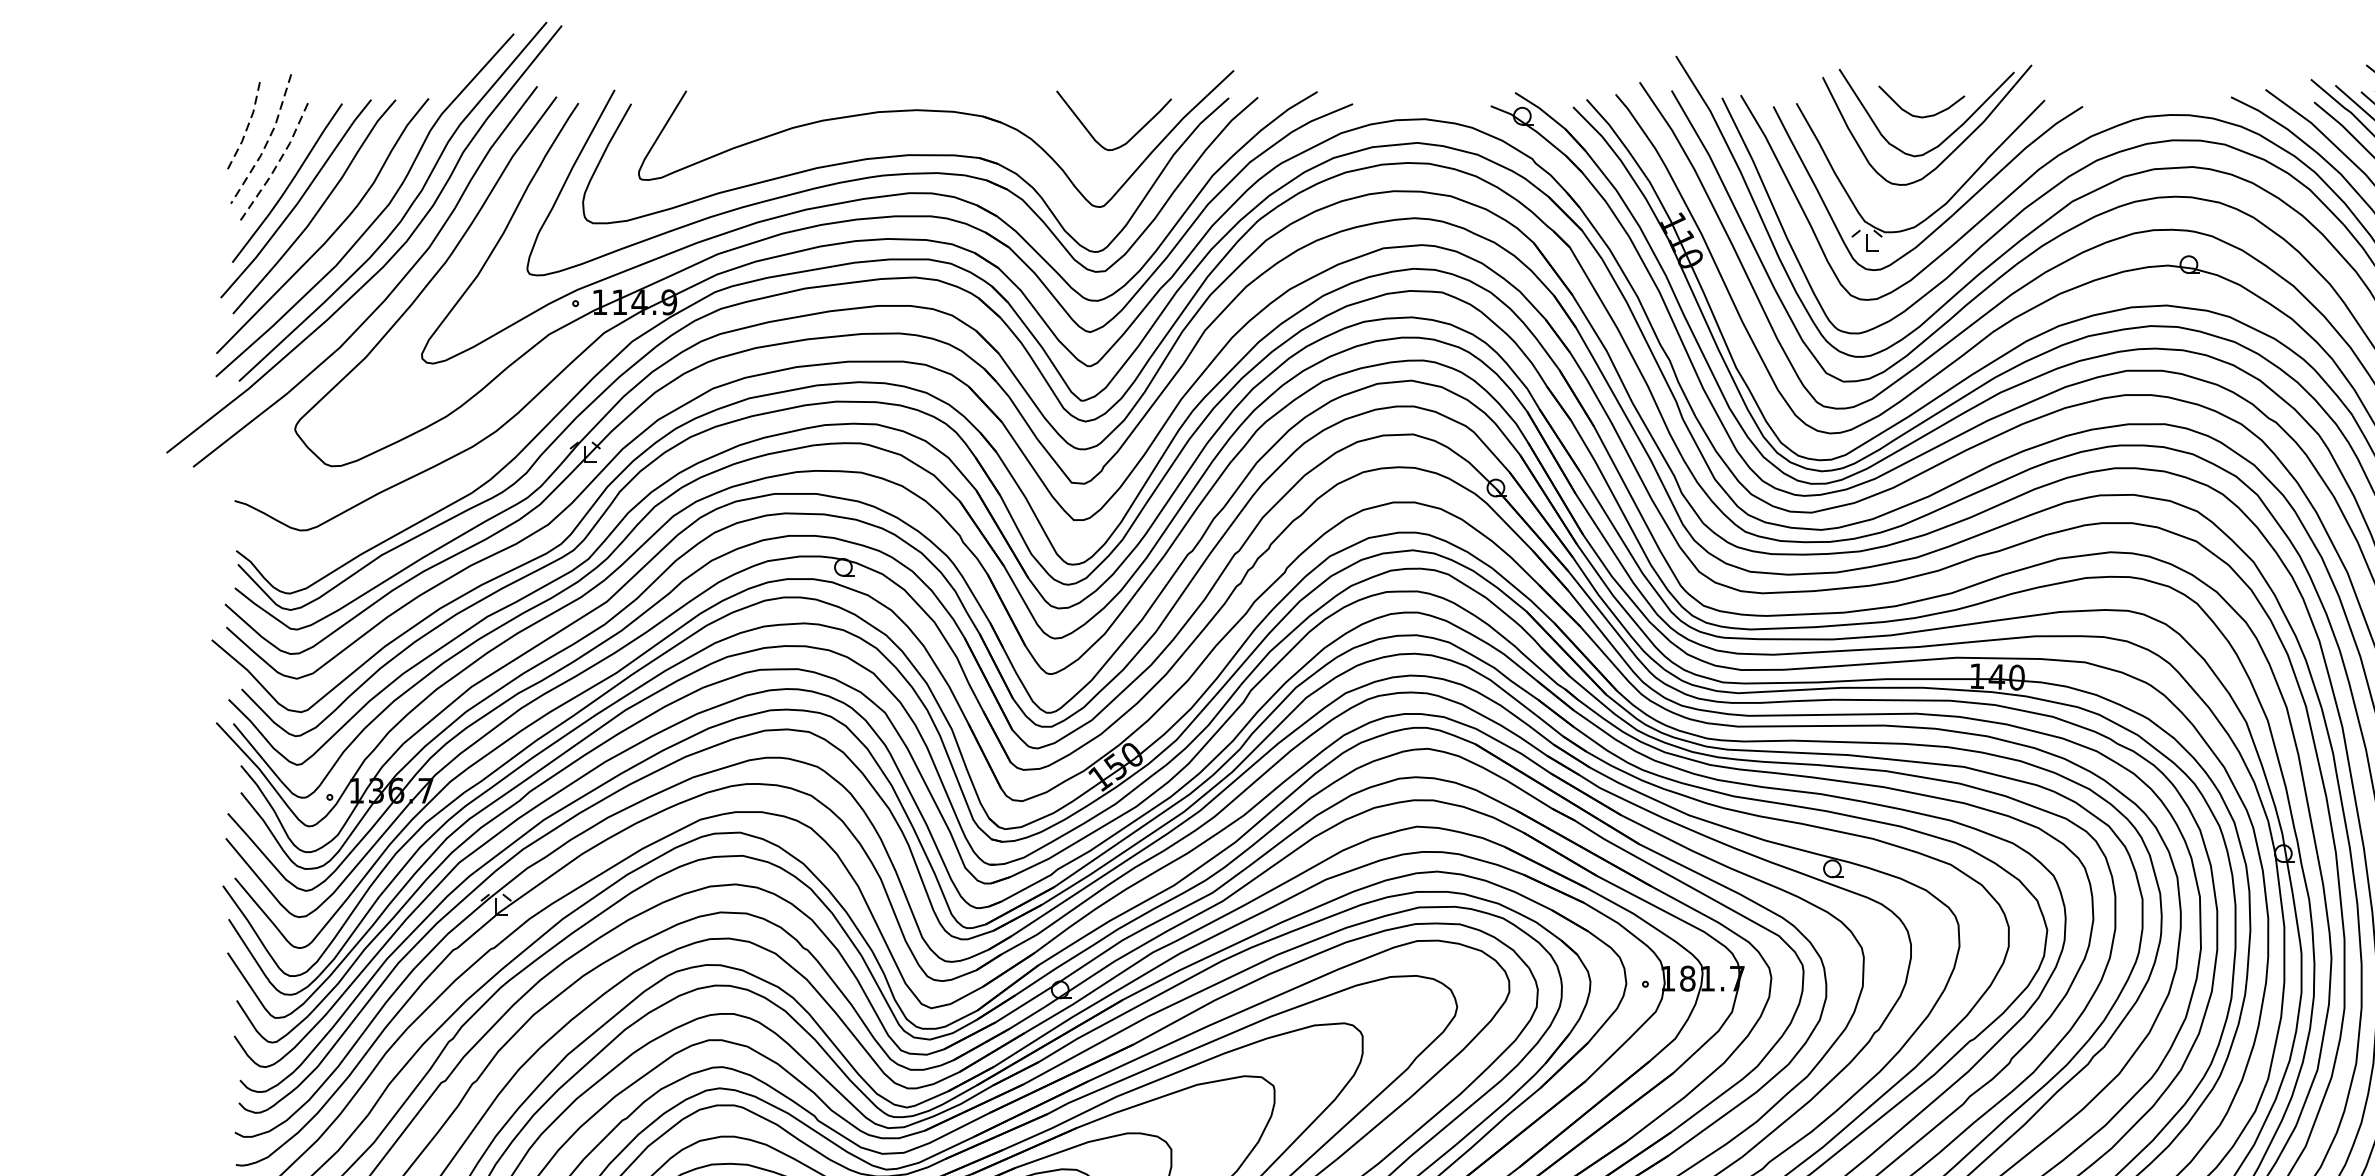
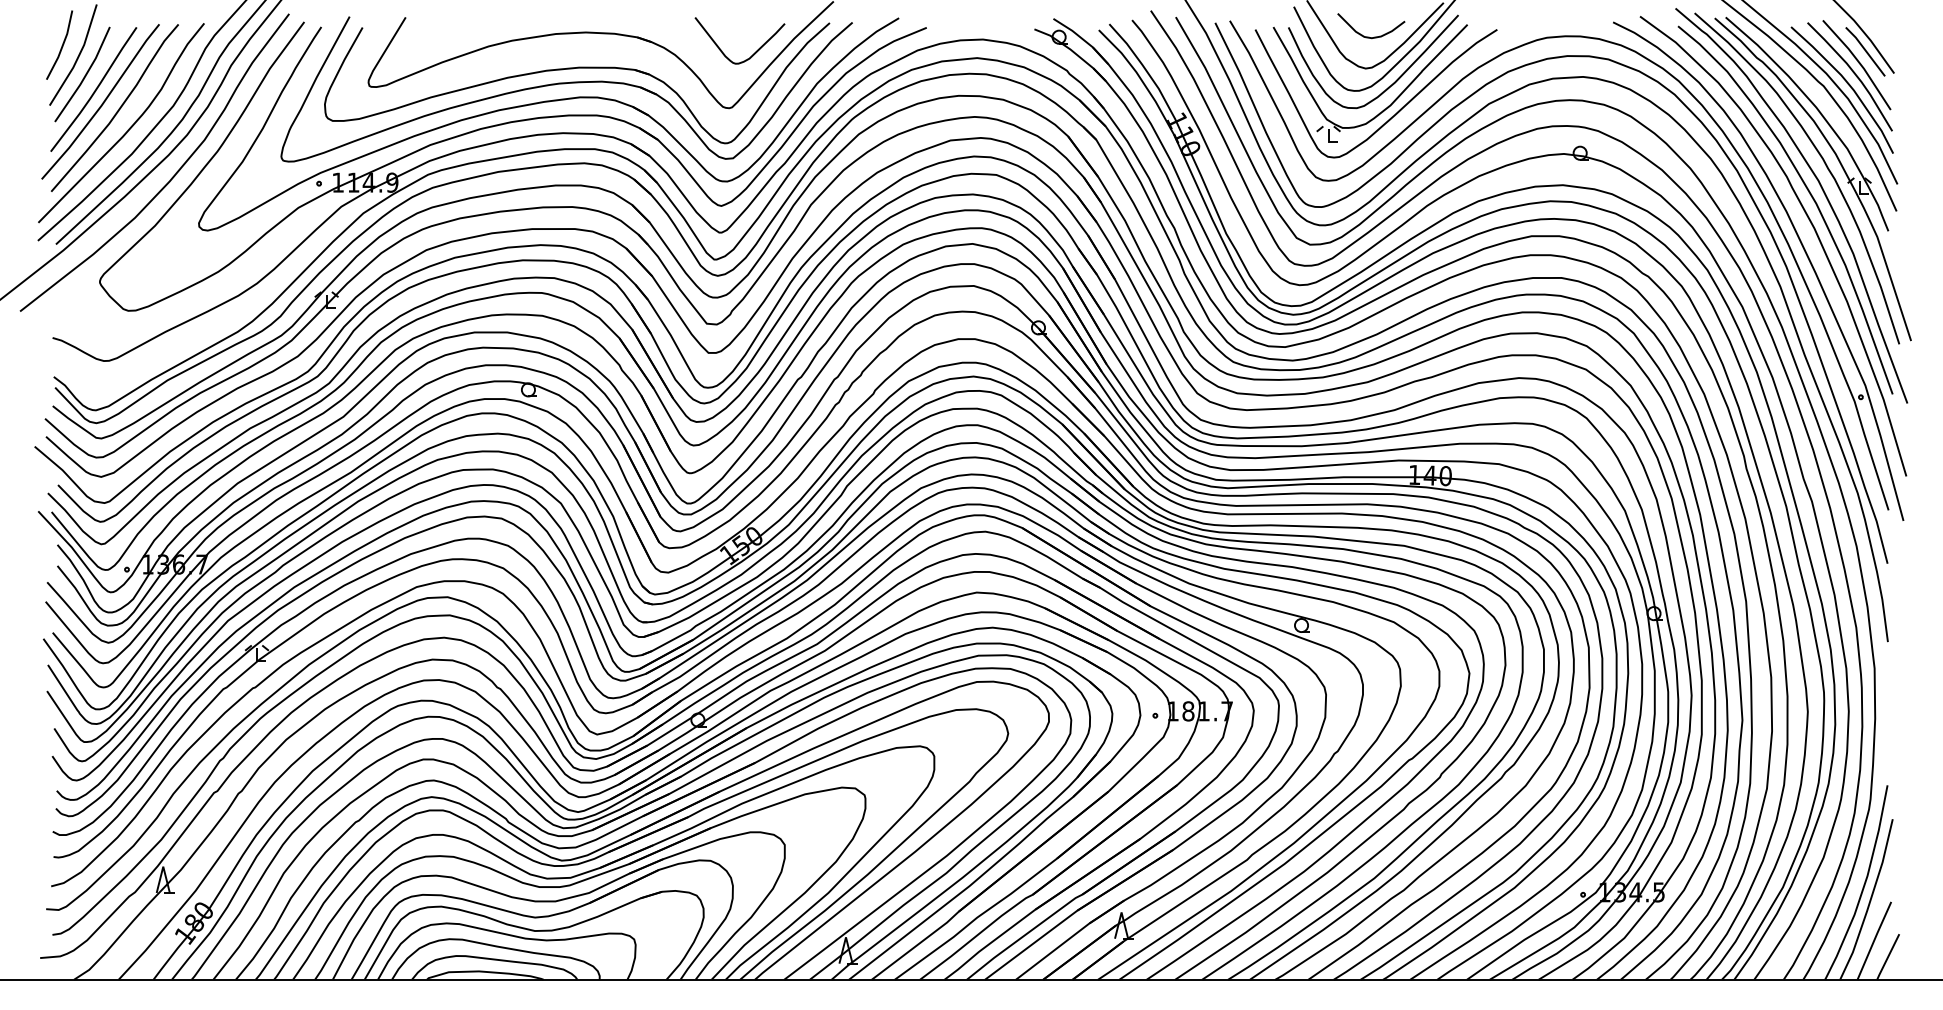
line: (247, 128) -> (62, 46), dashed -> solid
line: (267, 142) -> (78, 57), dashed -> solid
line: (276, 166) -> (85, 76), dashed -> solid
curve: (1951, 172) -> (1394, 81), added

